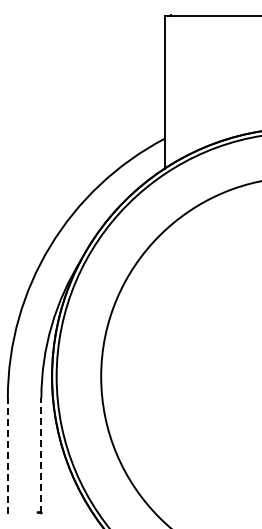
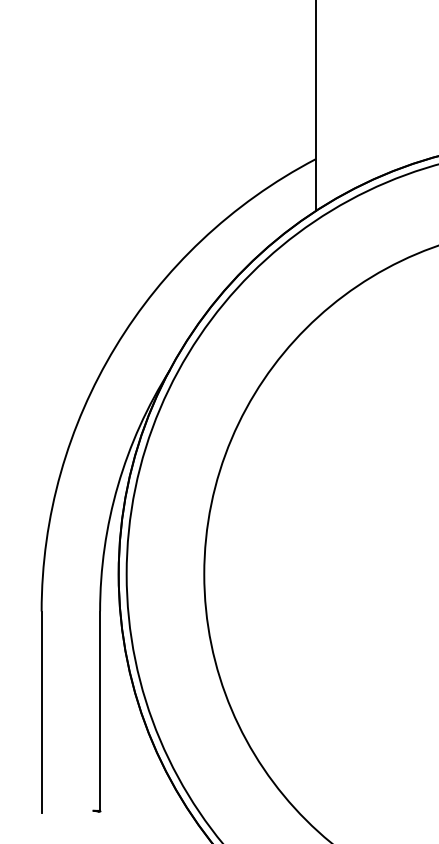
line: (41, 454) -> (100, 709), dashed -> solid
line: (7, 456) -> (41, 713), dashed -> solid

